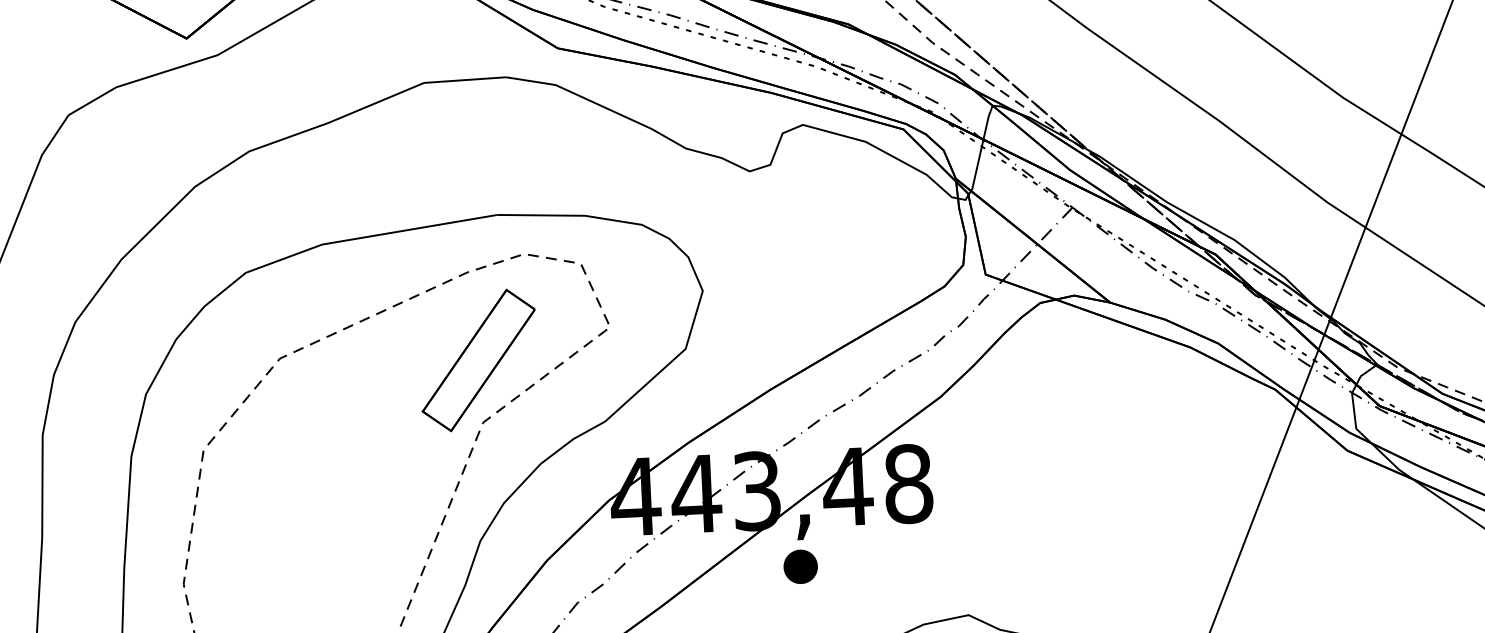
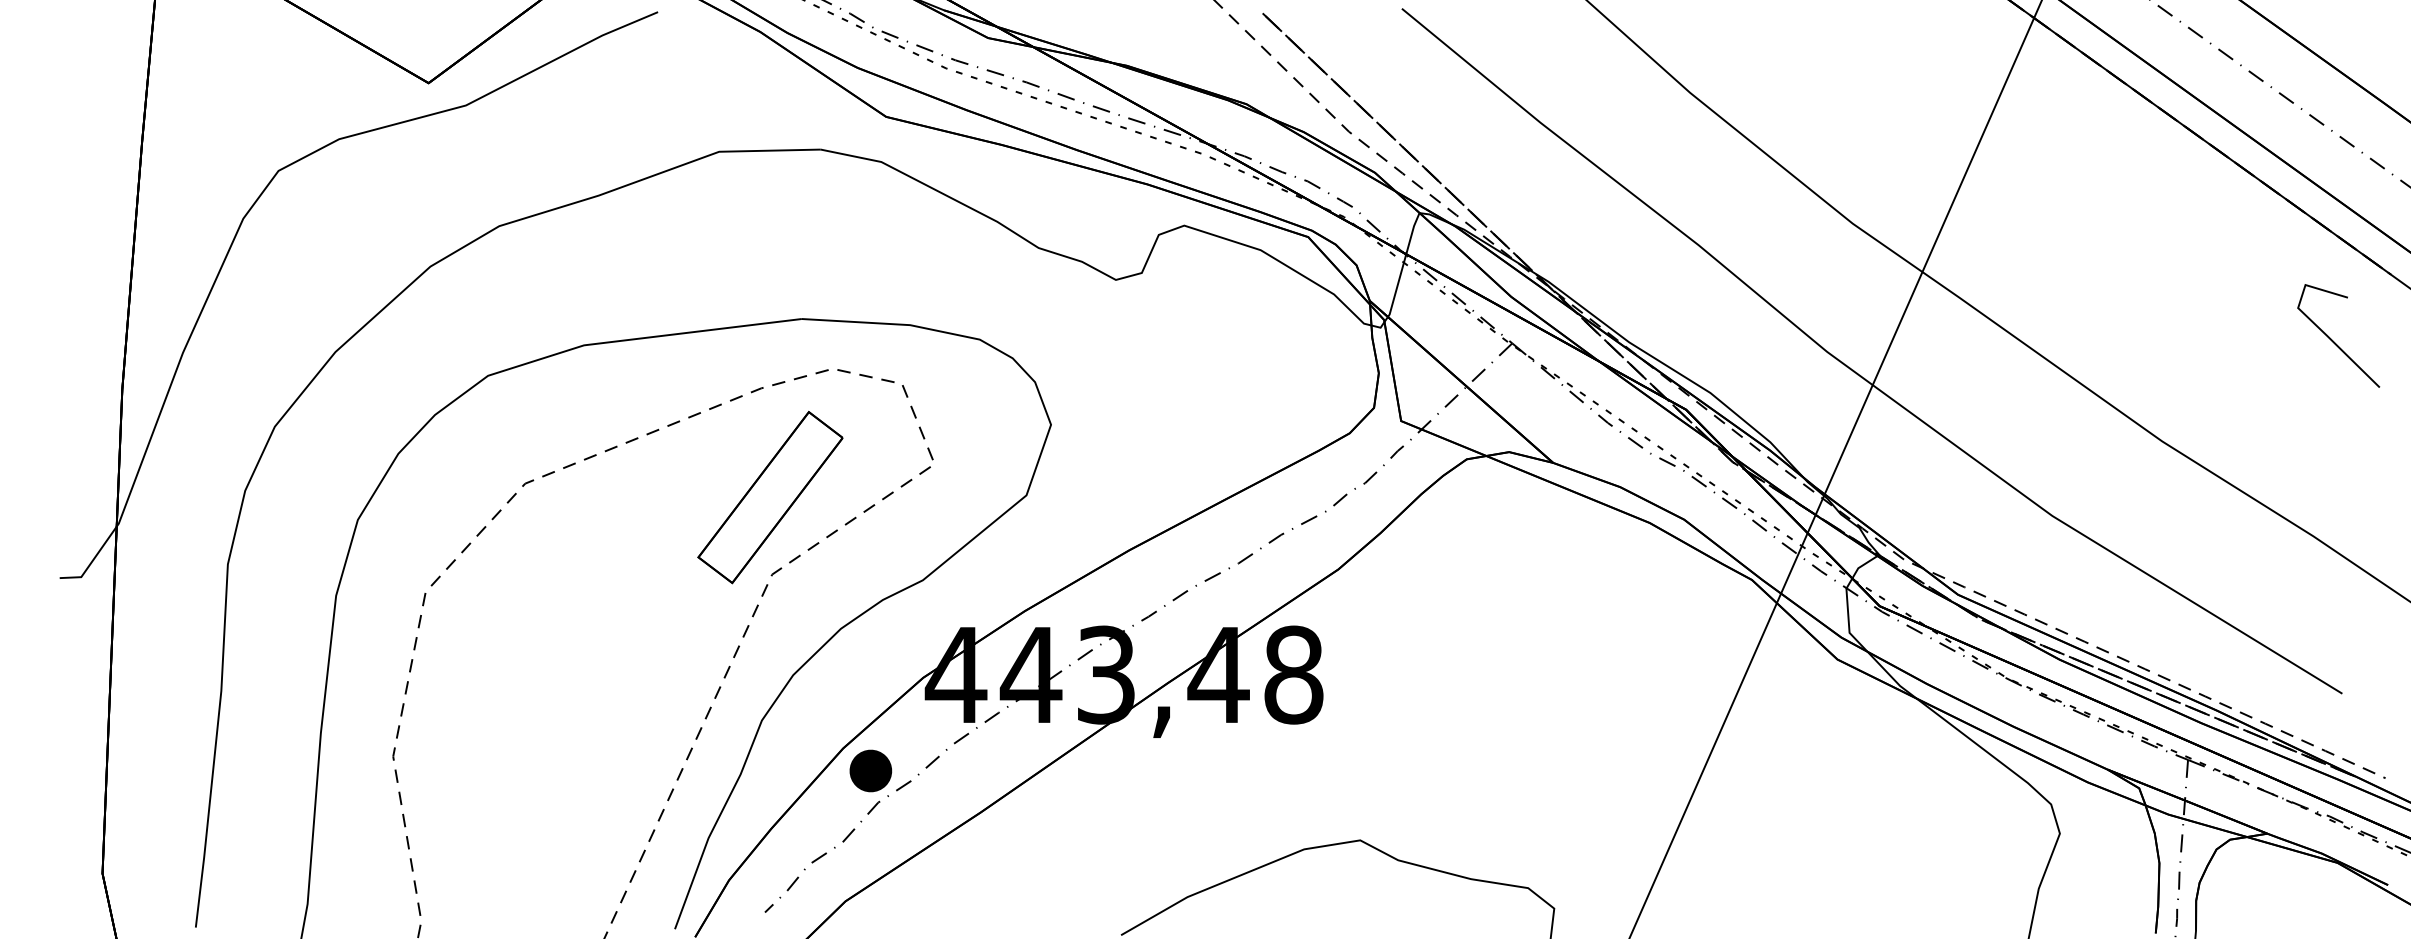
part: (800, 566) -> (870, 770), moved

